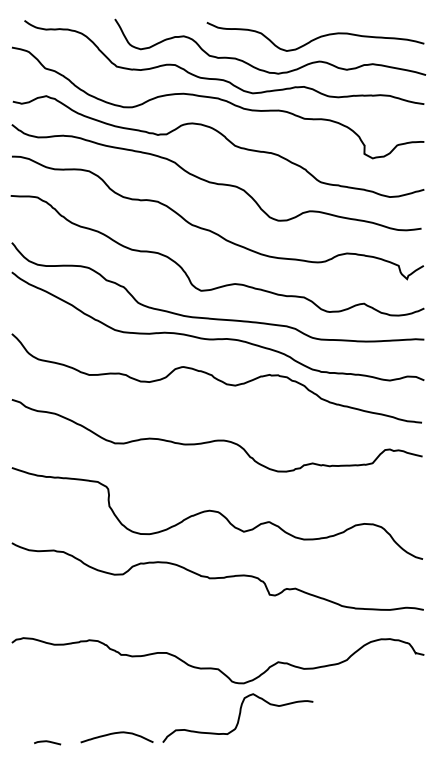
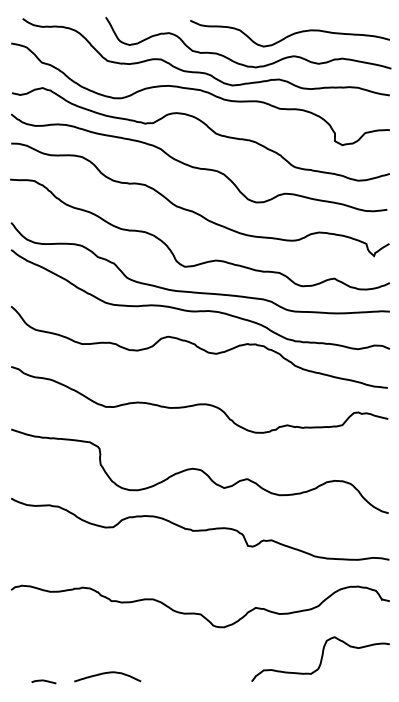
curve: (238, 717) -> (321, 658), moved

